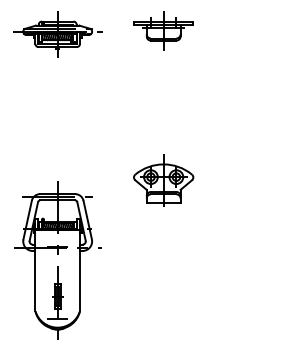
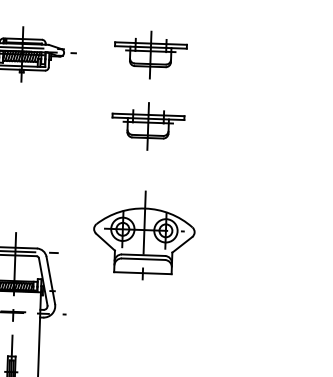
part: (163, 89) -> (147, 125), added
part: (163, 180) -> (144, 235), size x1.4

